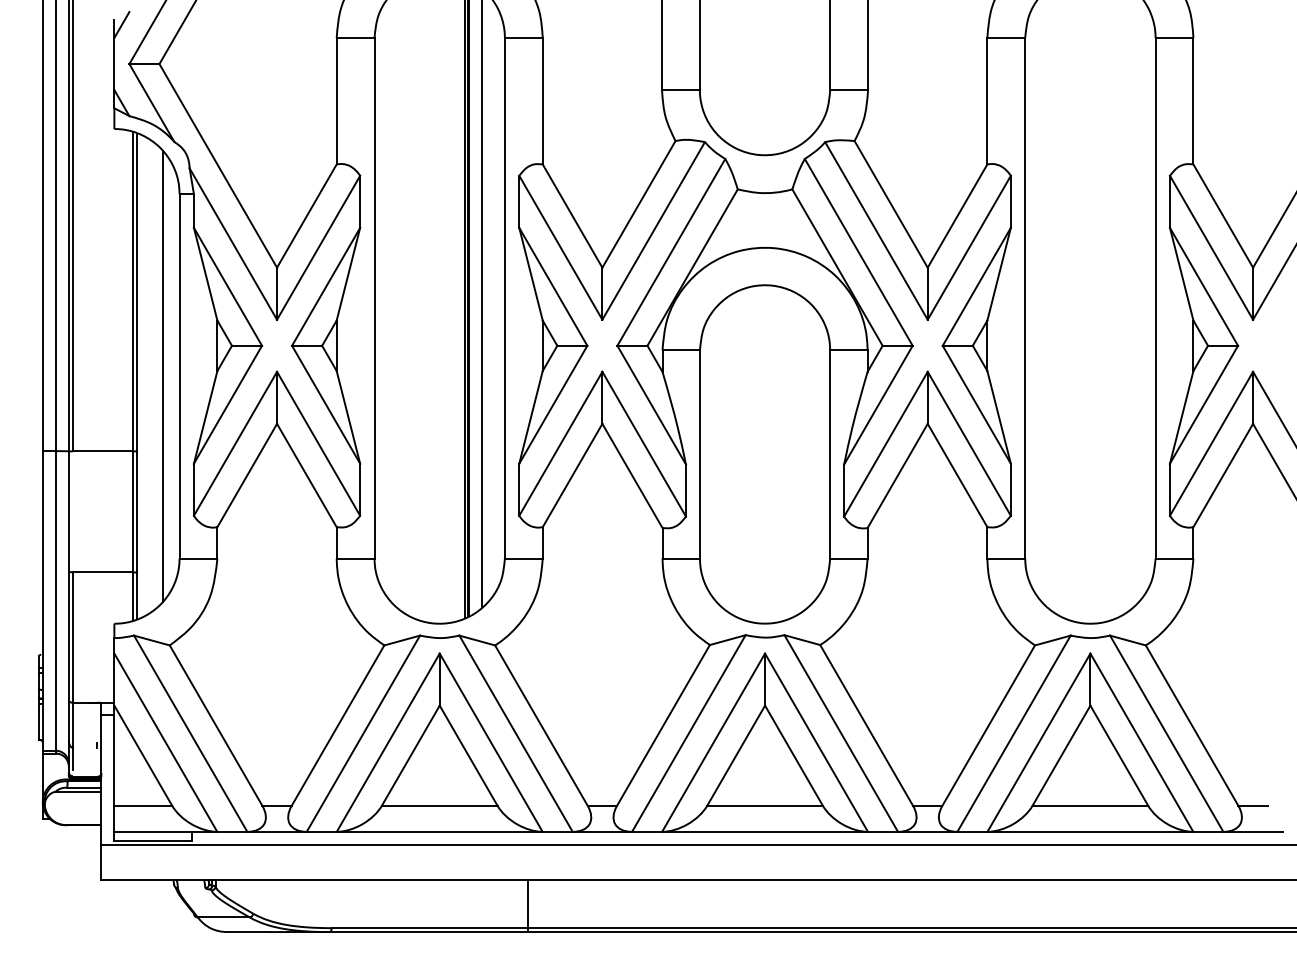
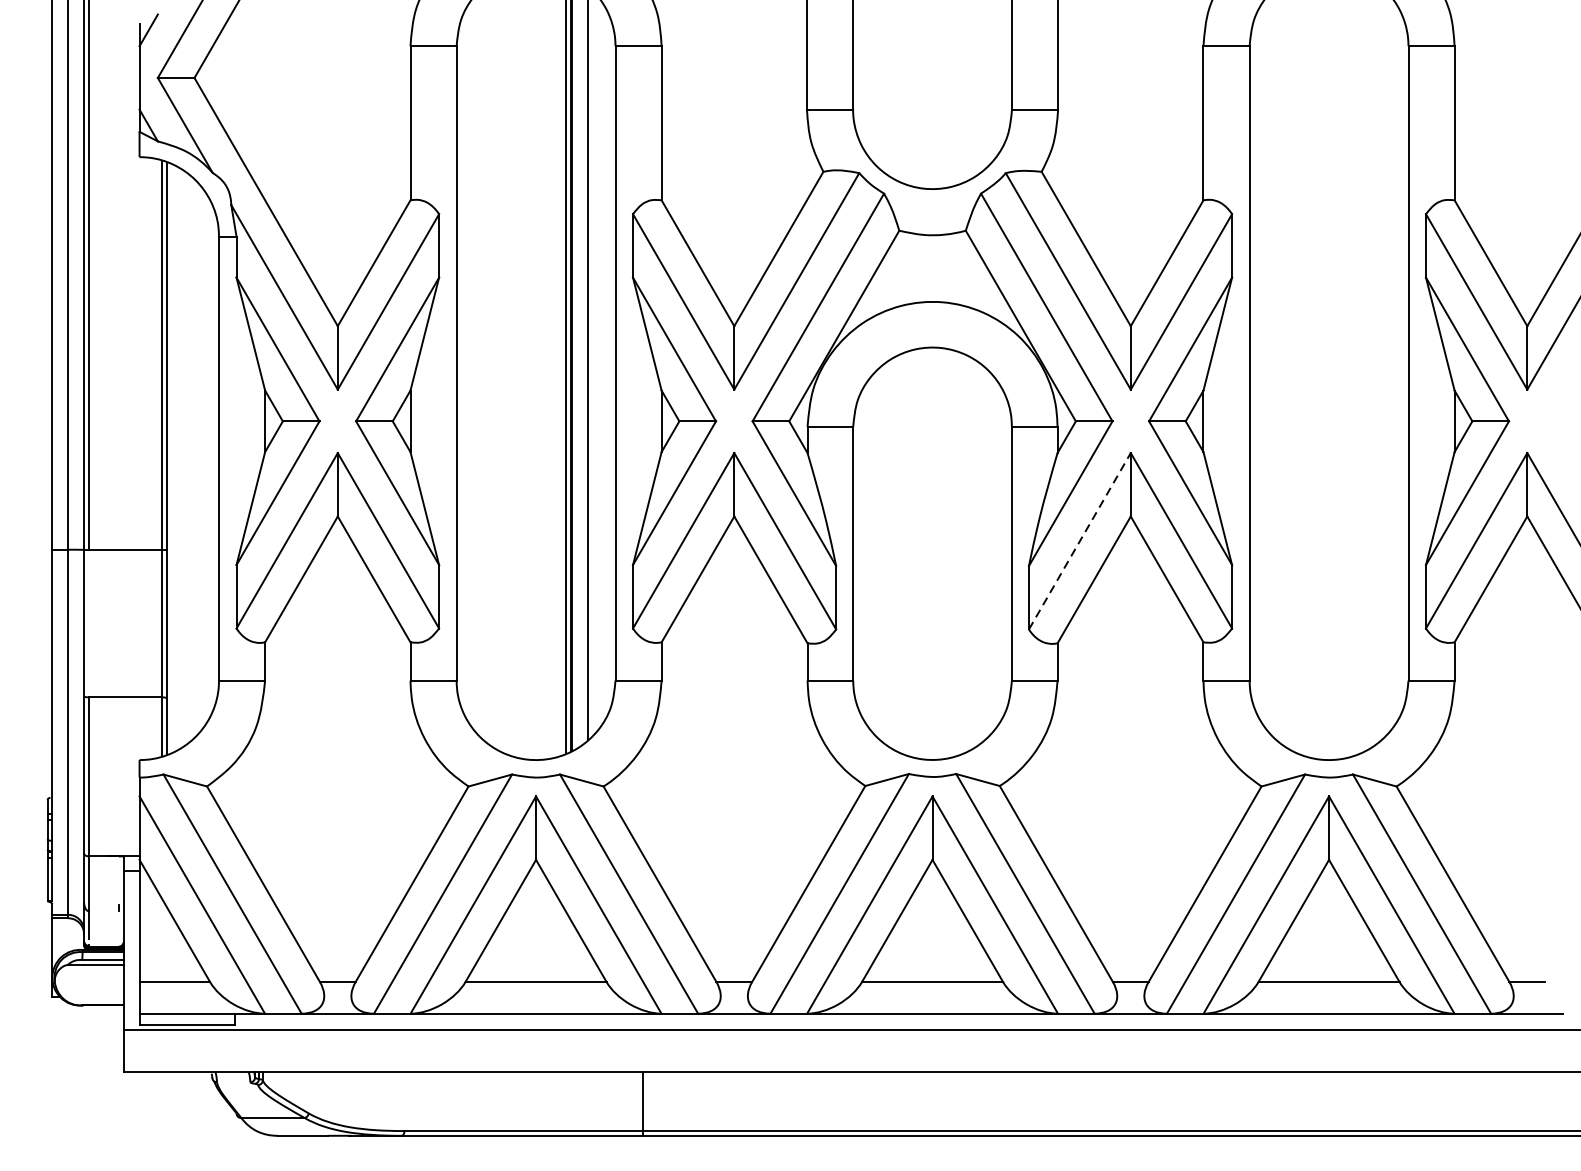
line: (162, 376) -> (198, 458), removed
line: (885, 444) -> (1079, 541), solid -> dashed

